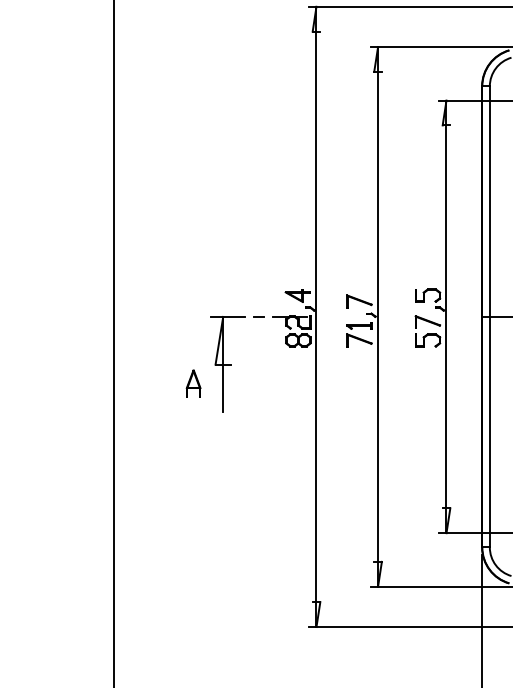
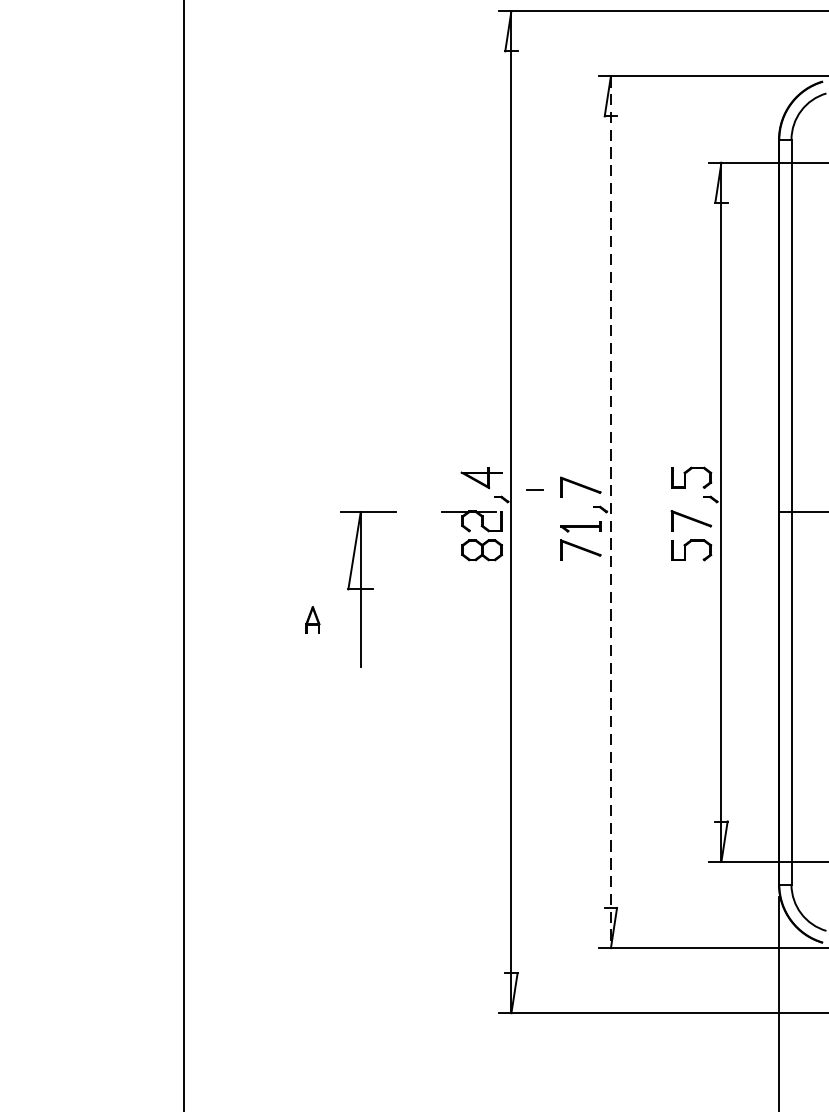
line: (258, 316) -> (534, 488), moved
line: (378, 316) -> (611, 511), solid -> dashed
part: (193, 383) -> (312, 619), size x0.6

